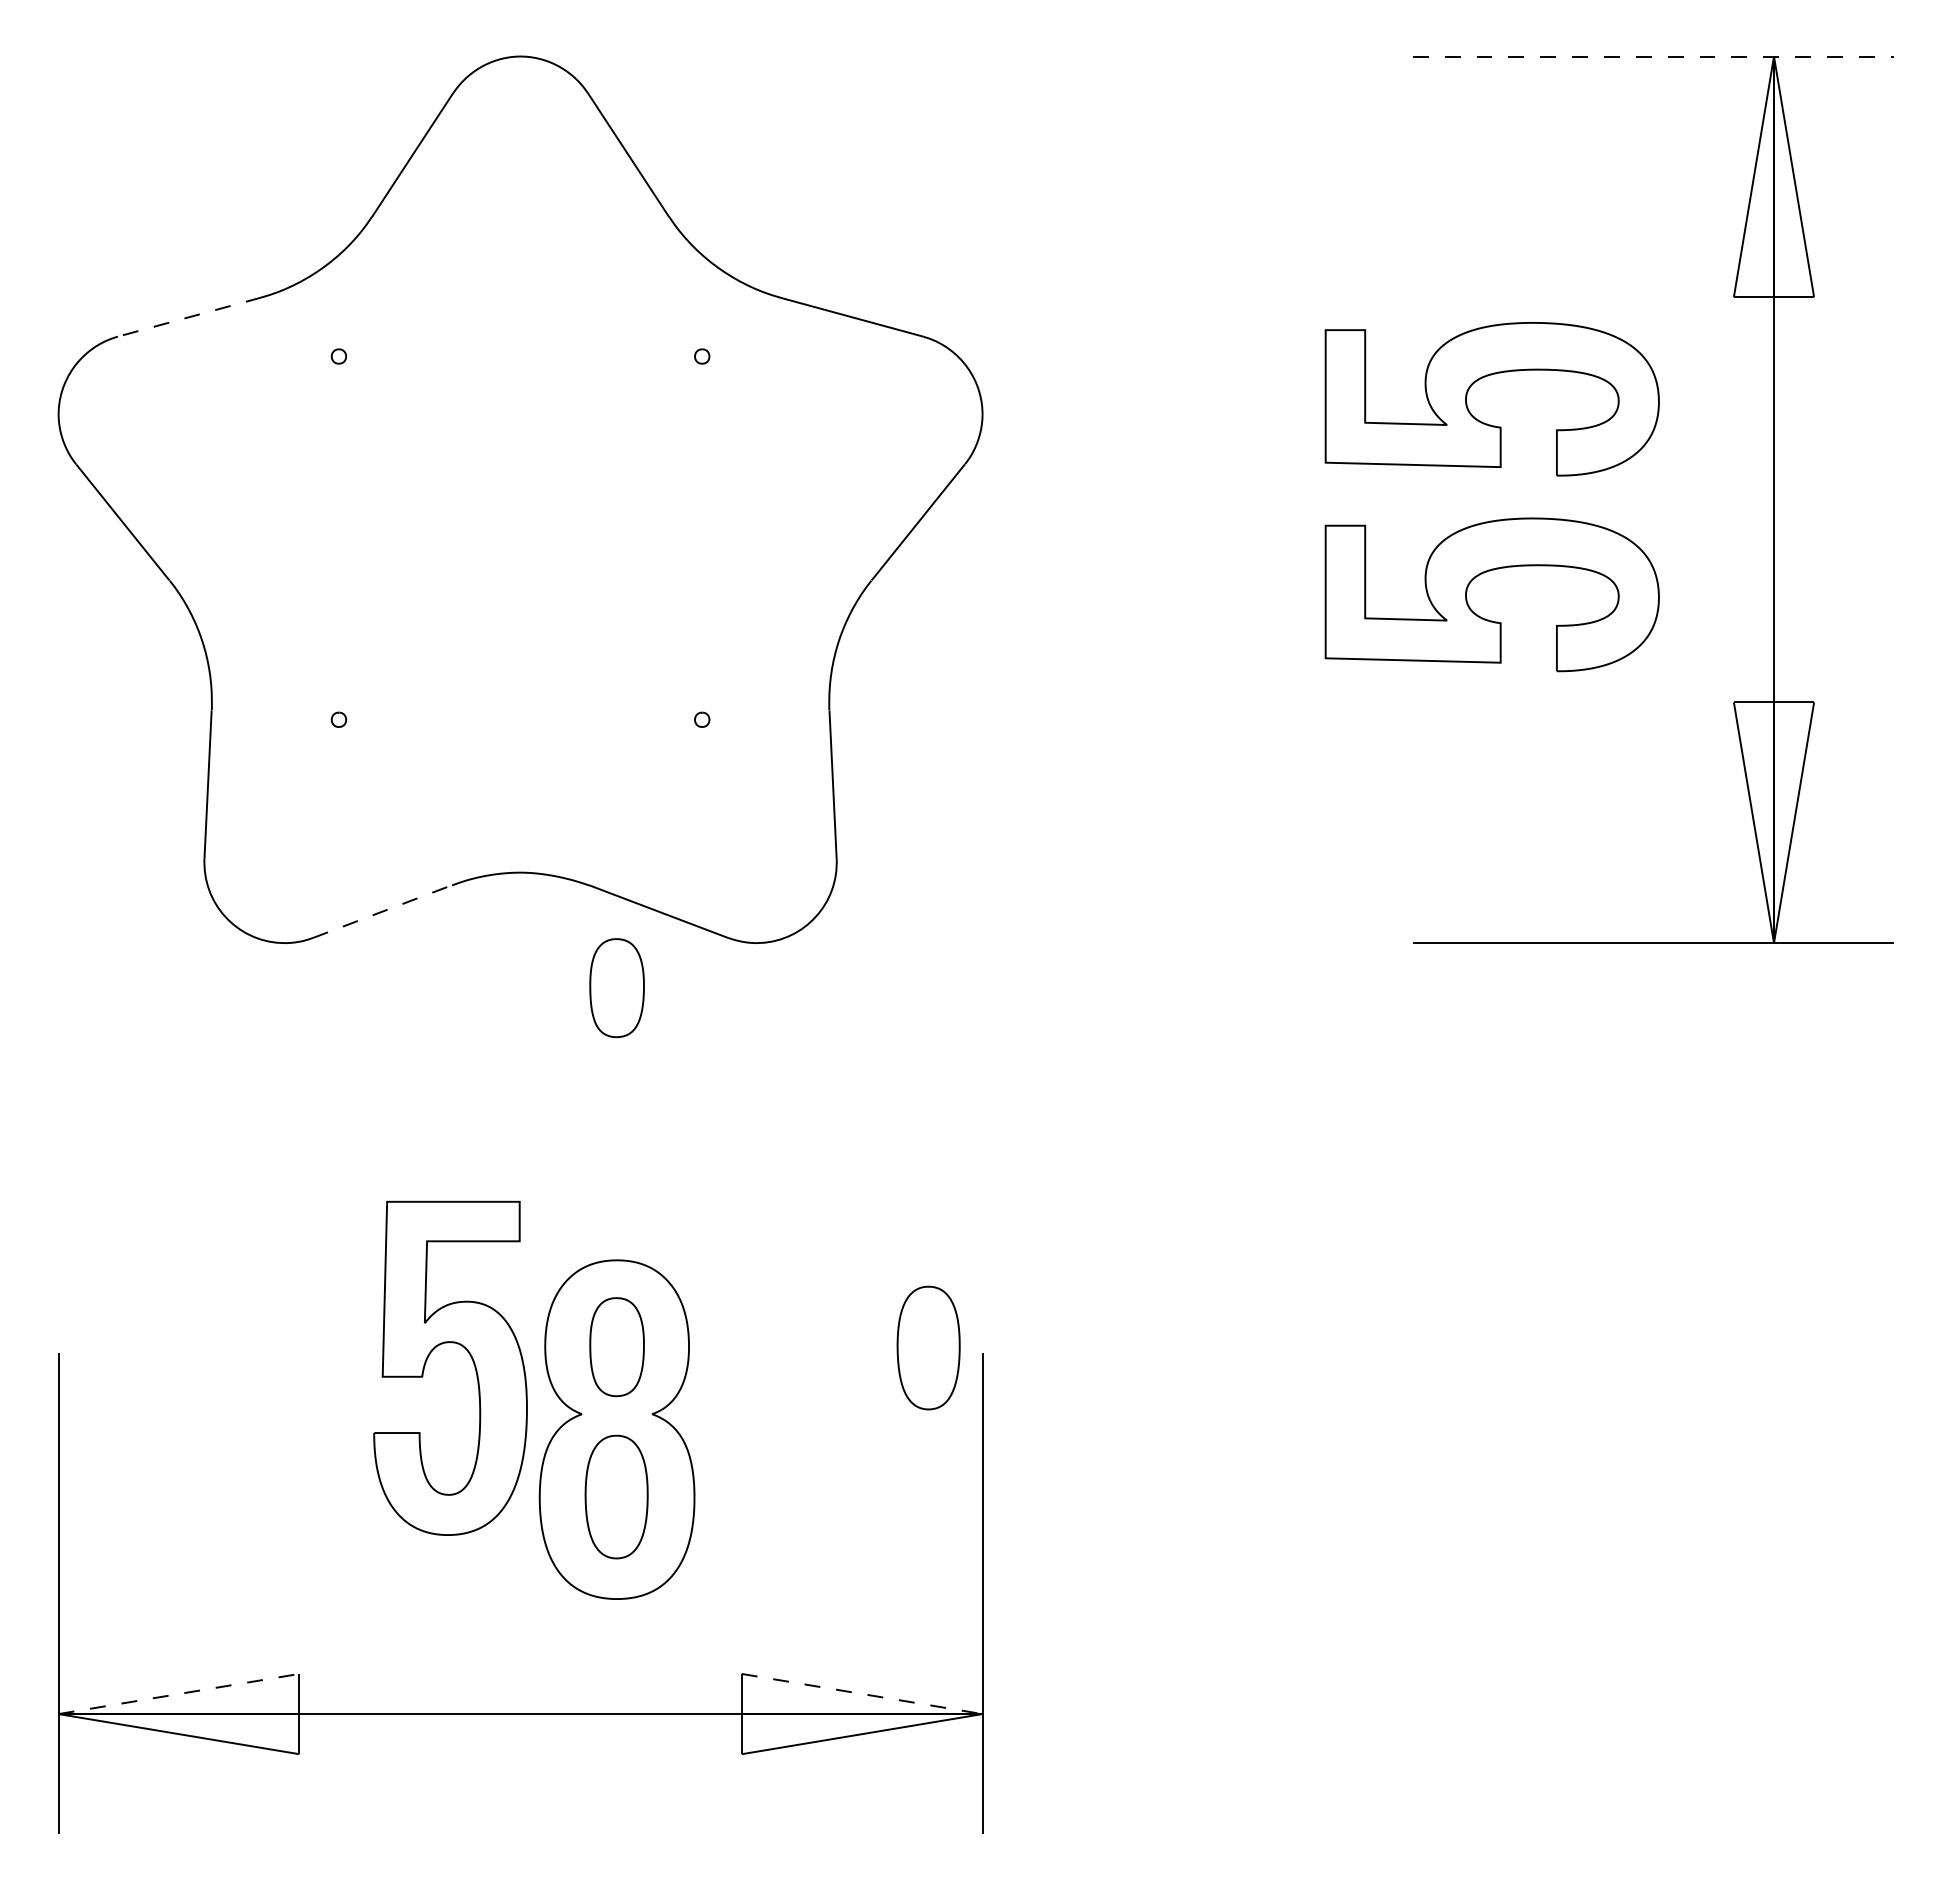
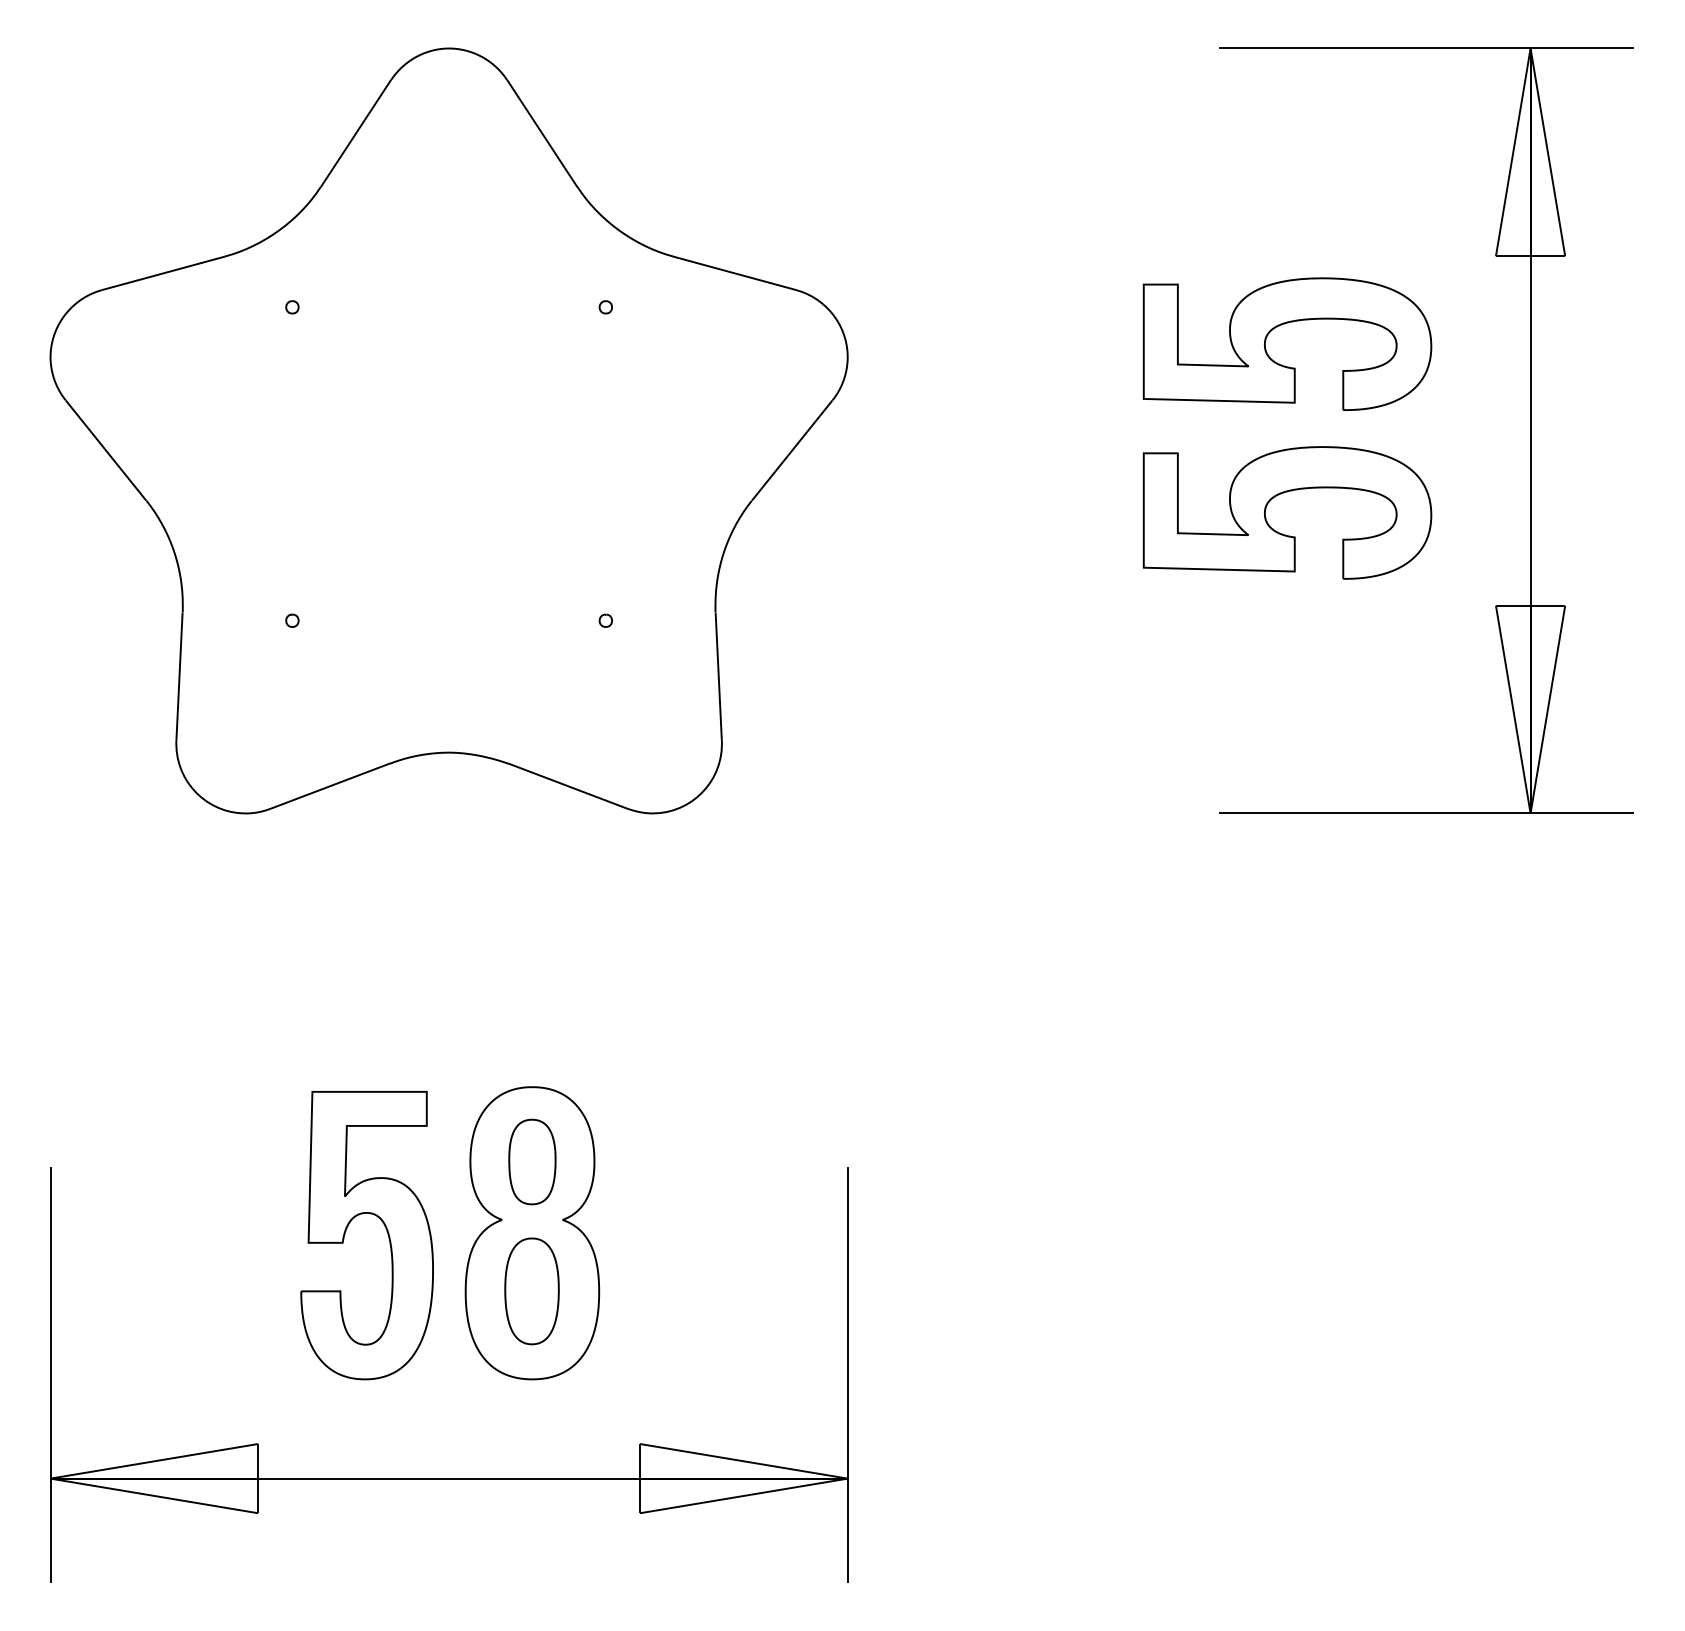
line: (1653, 56) -> (1426, 48), dashed -> solid
line: (189, 317) -> (163, 273), dashed -> solid
line: (383, 911) -> (330, 786), dashed -> solid
part: (616, 988) -> (531, 852), removed
part: (928, 1347) -> (801, 1162), removed
part: (470, 1357) -> (384, 1226), moved
line: (179, 1693) -> (154, 1460), dashed -> solid
line: (862, 1694) -> (744, 1461), dashed -> solid

